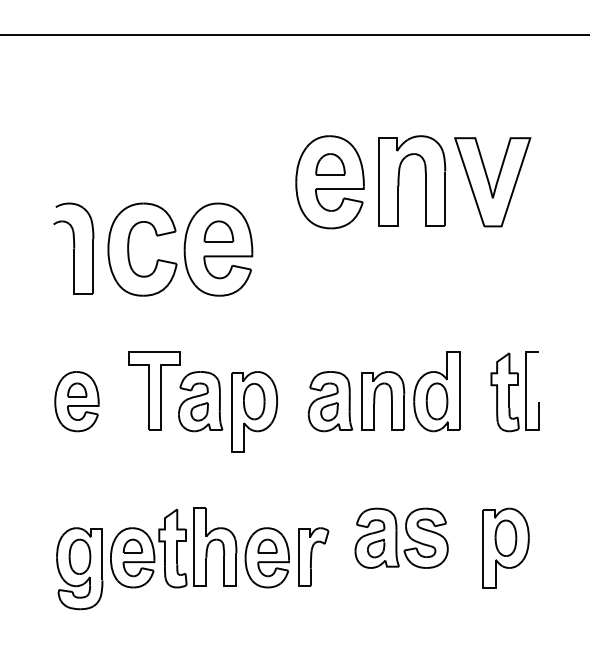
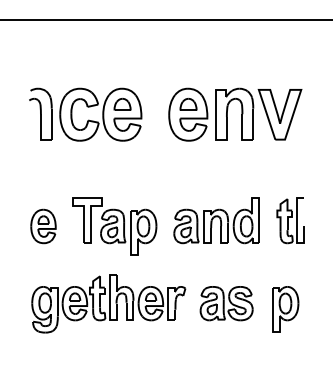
part: (413, 181) -> (235, 114), moved
part: (153, 249) -> (85, 114), moved
part: (192, 557) -> (108, 303), moved

